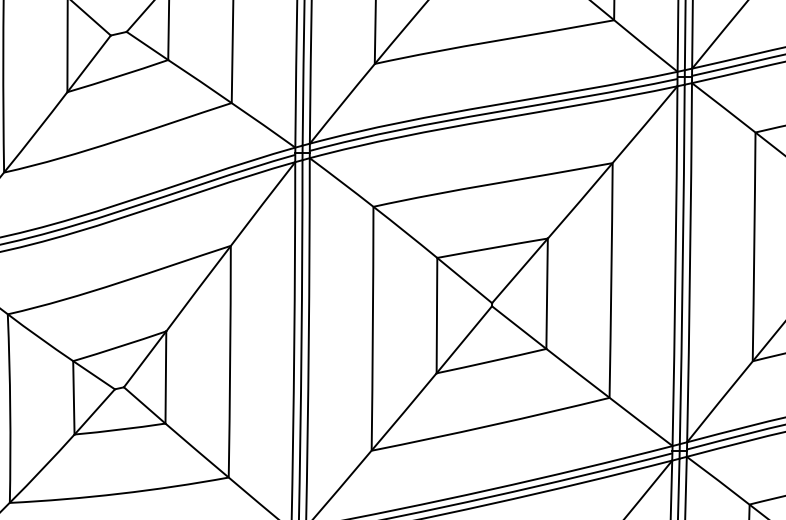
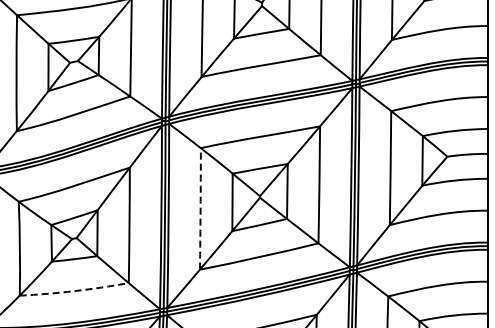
arc: (372, 327) -> (200, 208), solid -> dashed
arc: (119, 494) -> (74, 291), solid -> dashed

